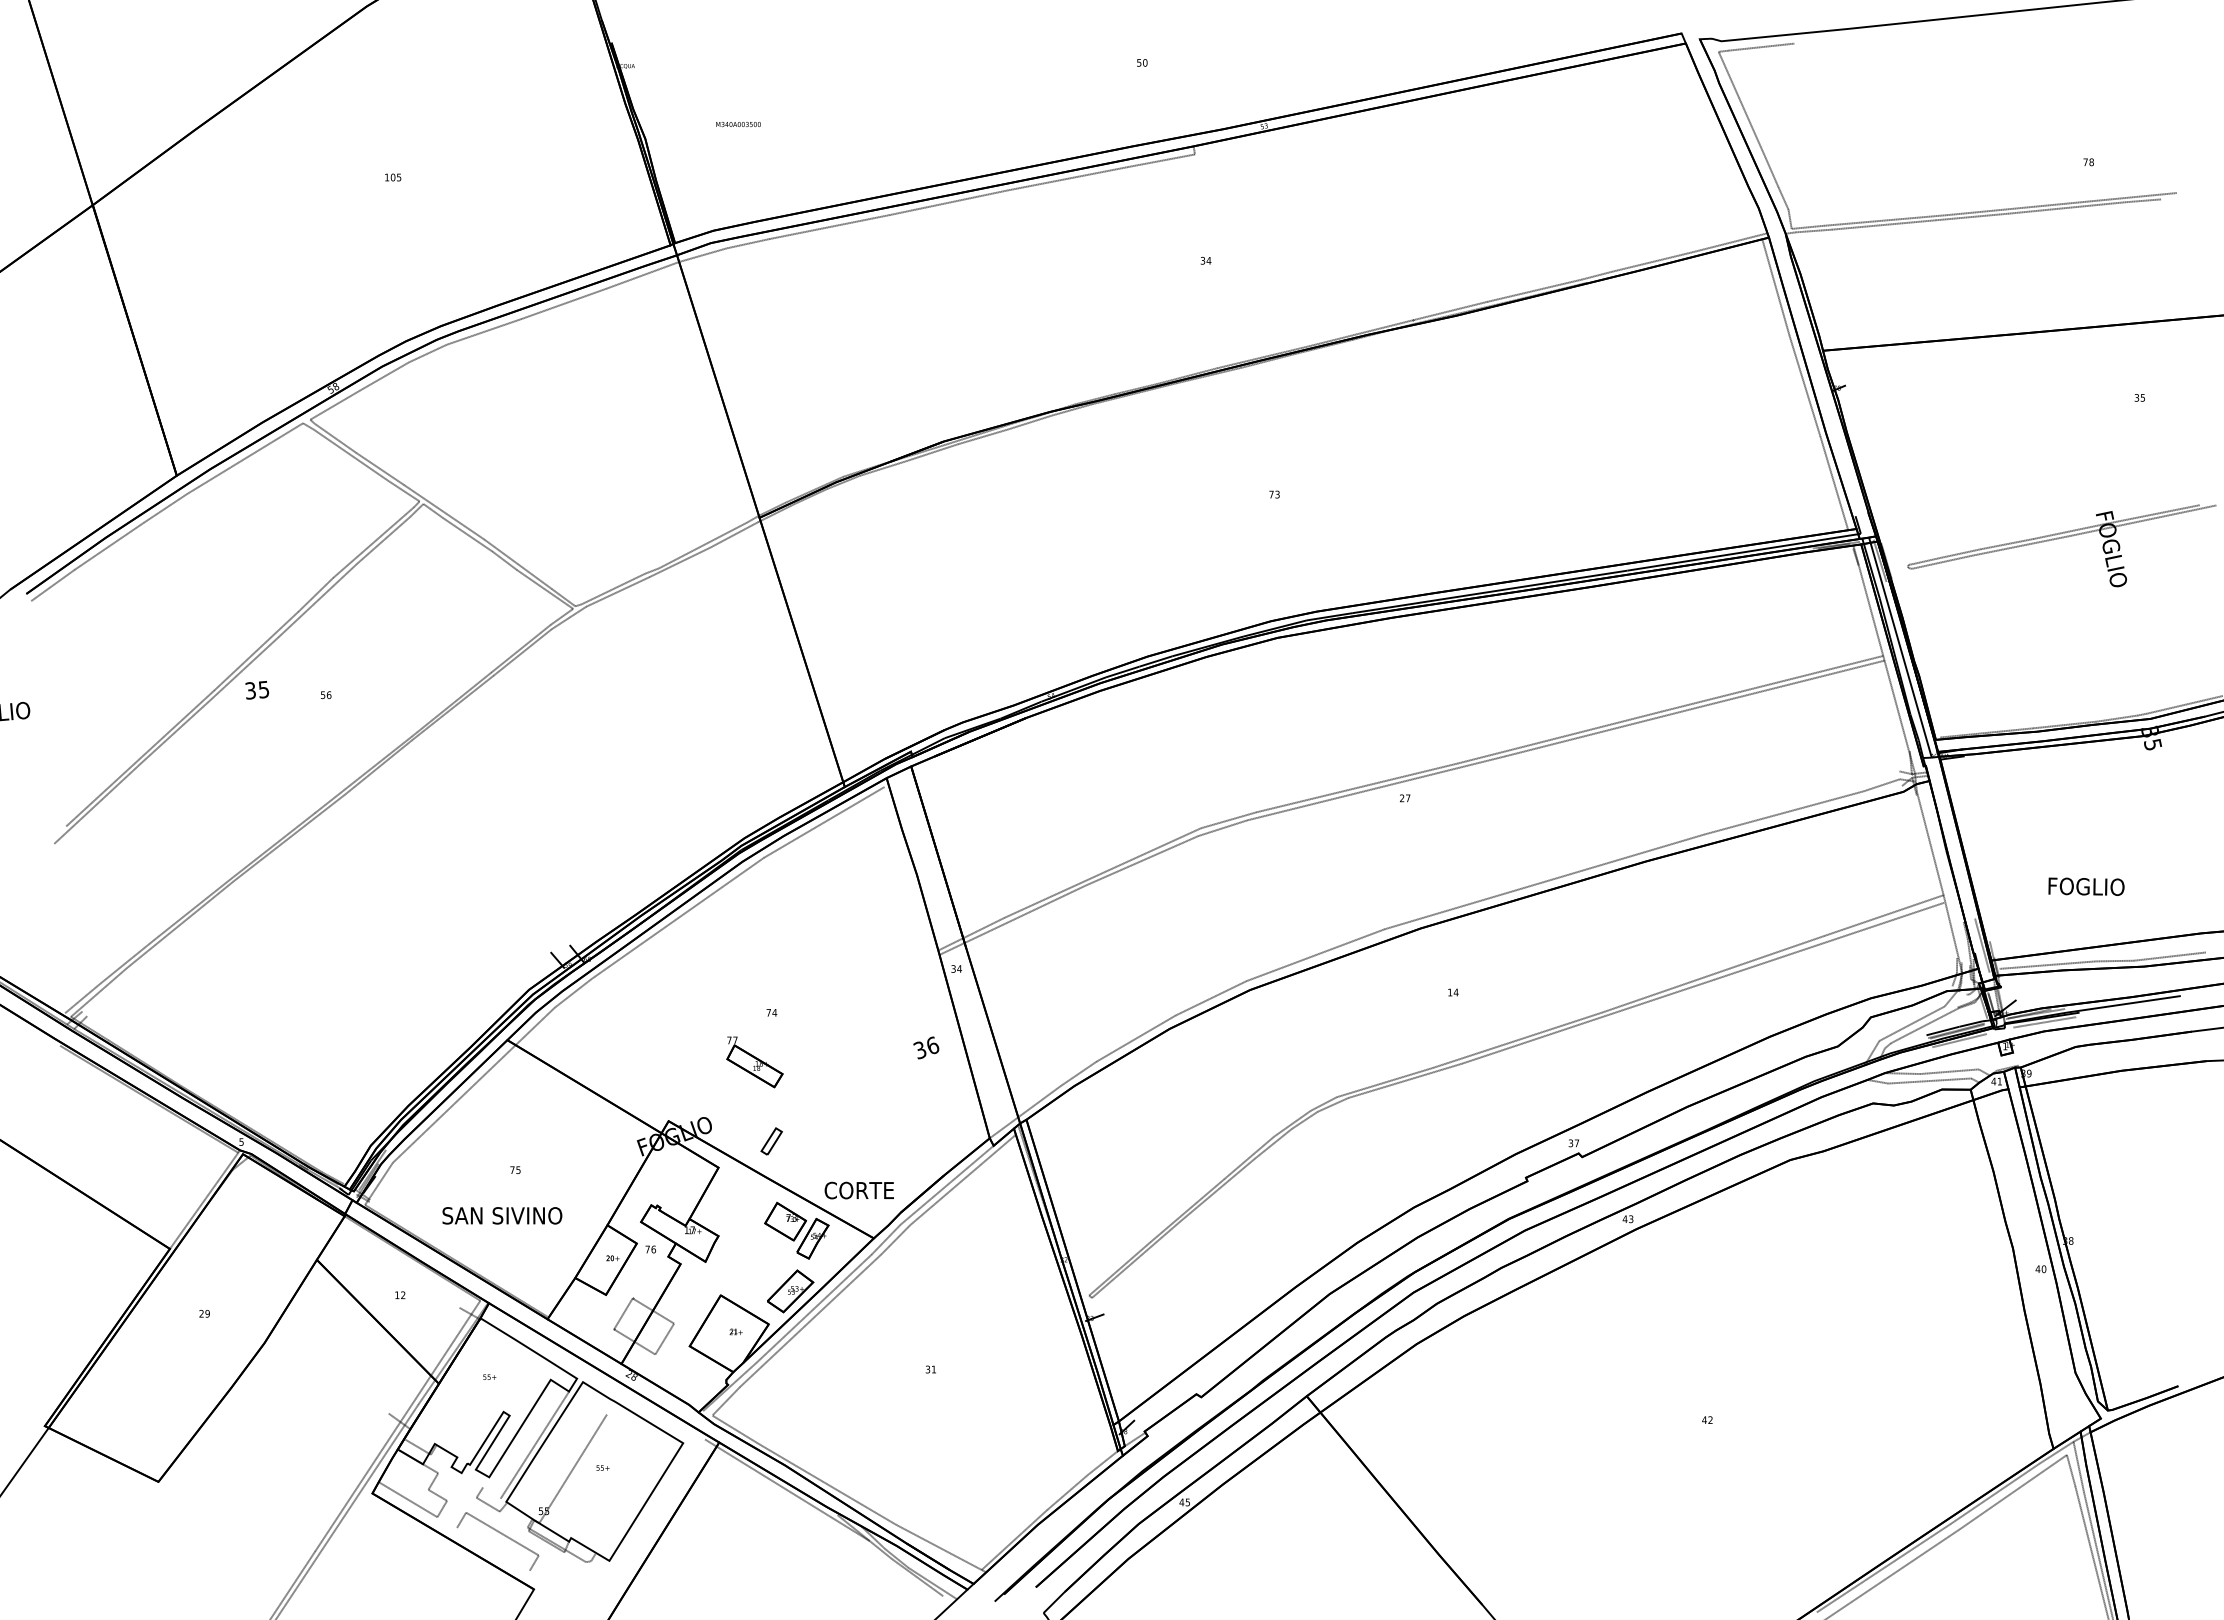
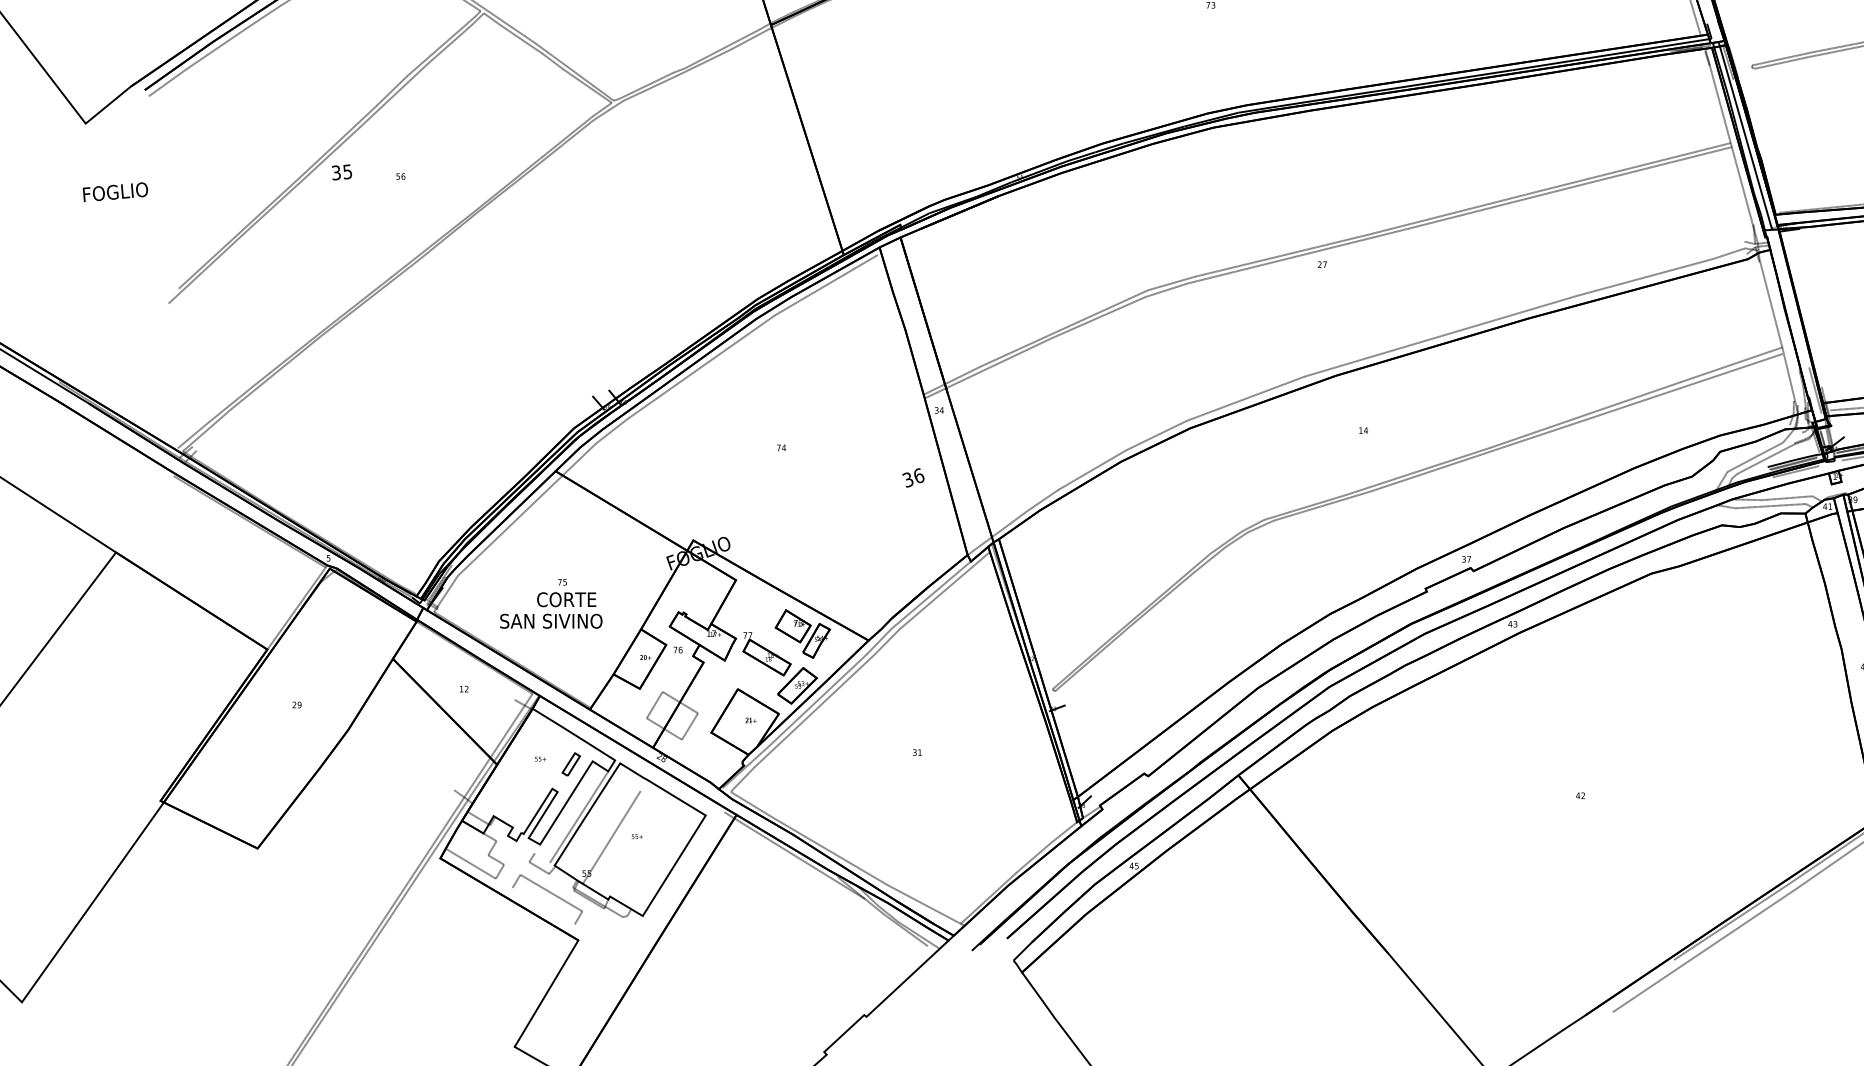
part: (754, 1062) -> (766, 654), moved
part: (771, 1141) -> (571, 764), moved
text: (858, 1190) -> (565, 599), moved

